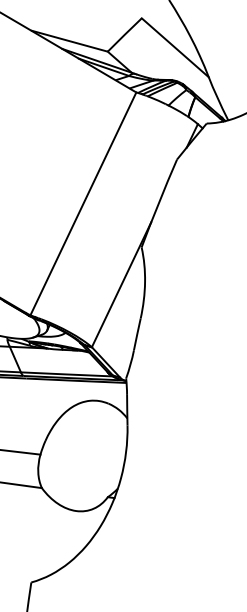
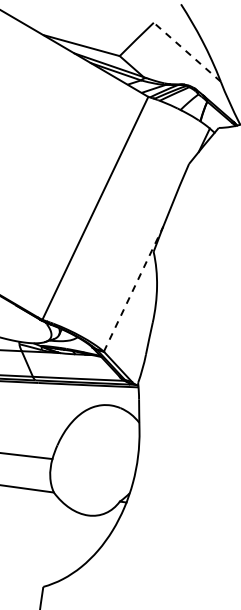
line: (175, 47) -> (187, 51), solid -> dashed
line: (121, 284) -> (133, 288), solid -> dashed

